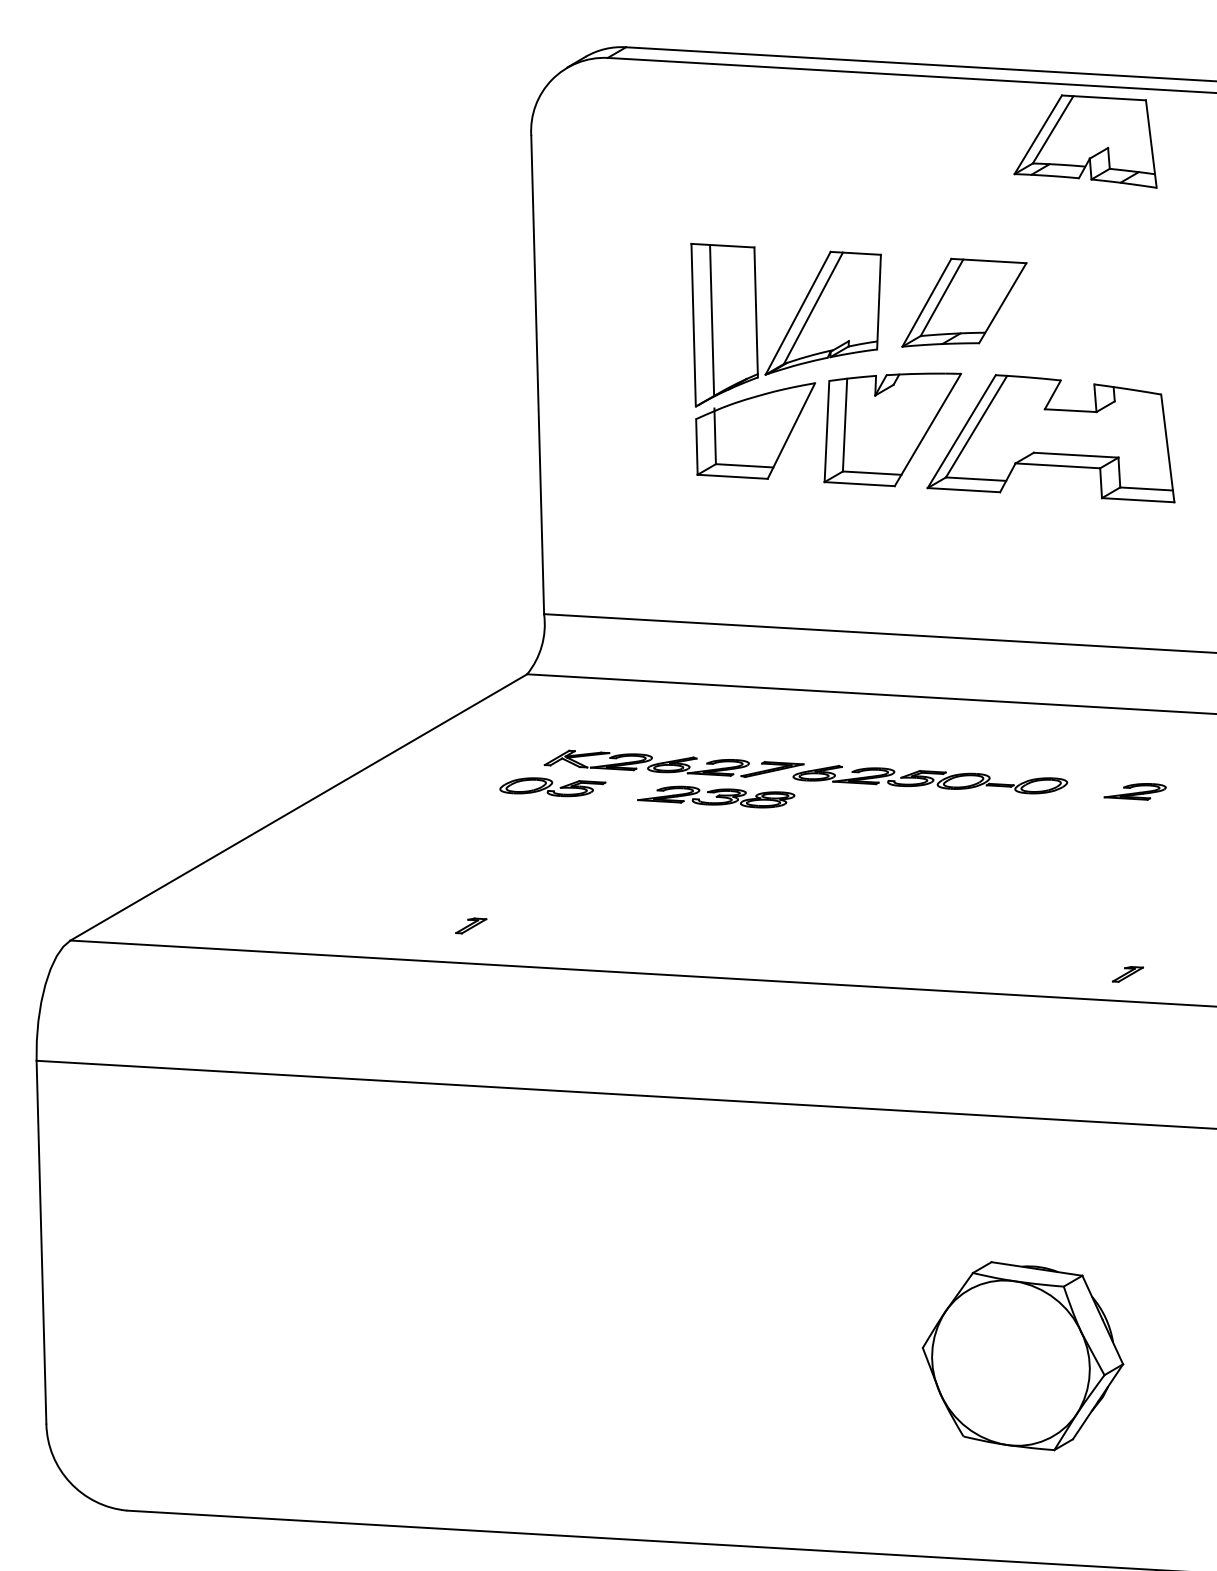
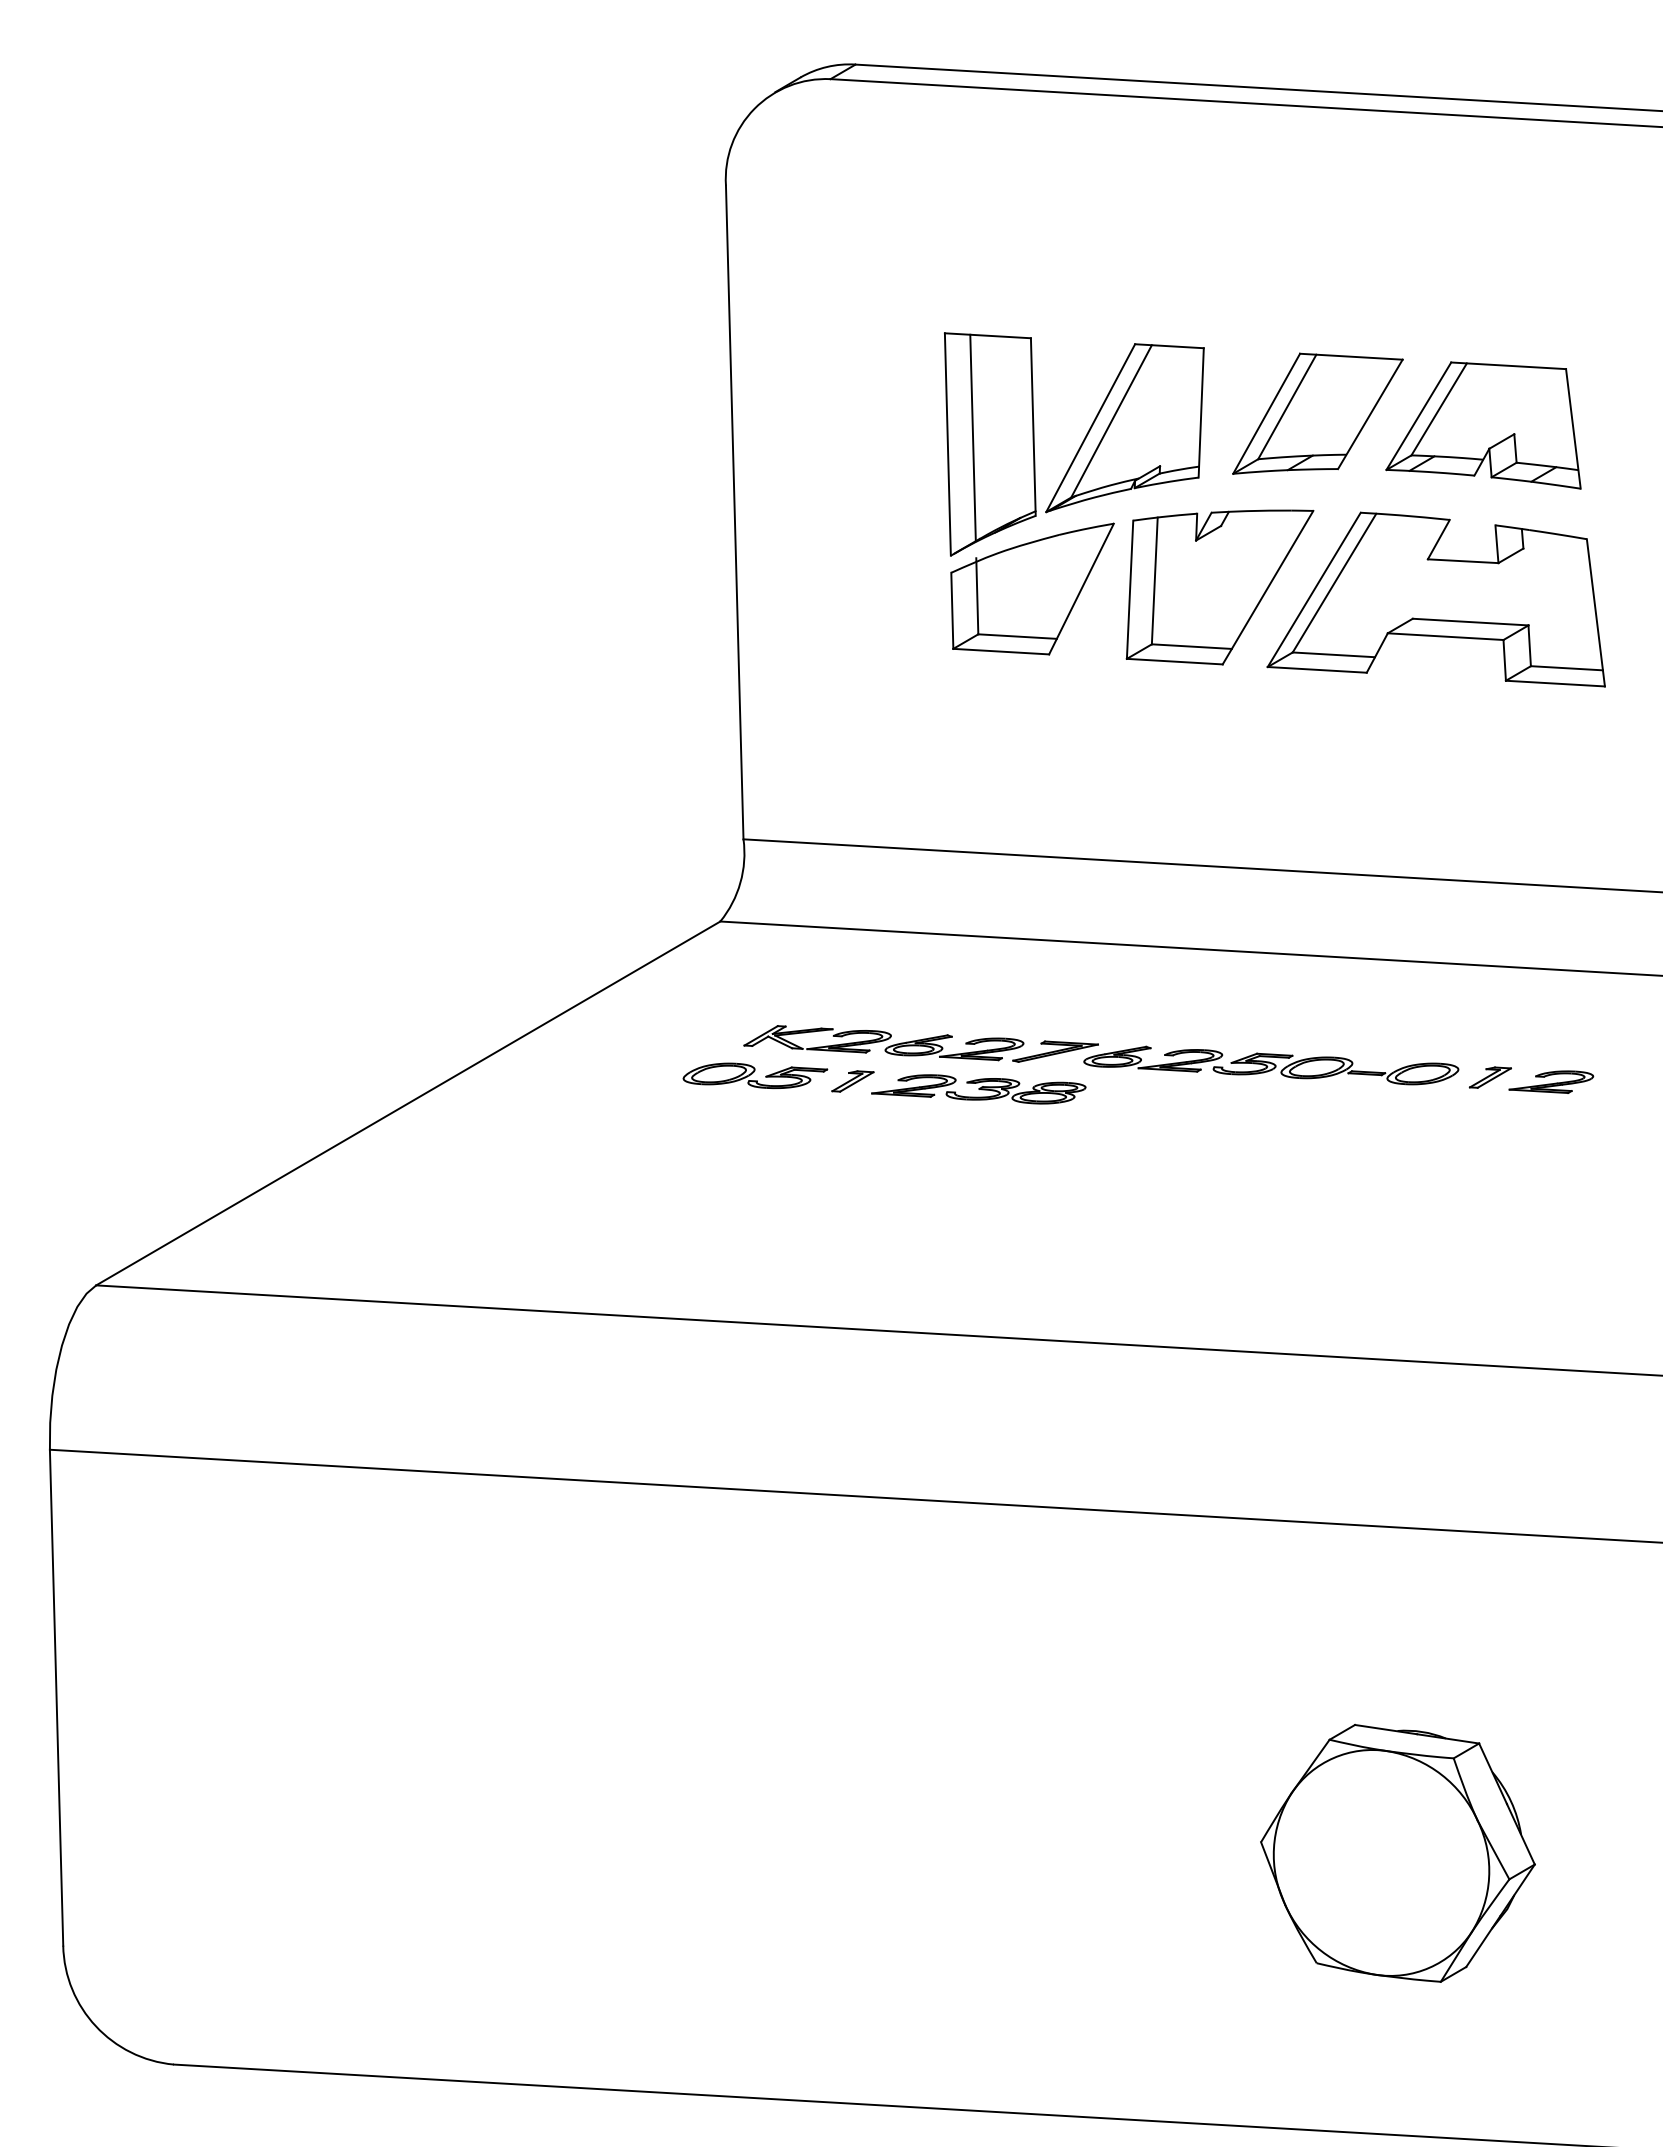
part: (1085, 141) -> (1483, 425), moved
part: (470, 925) -> (852, 1081), moved
part: (1127, 974) -> (1489, 1077), moved

